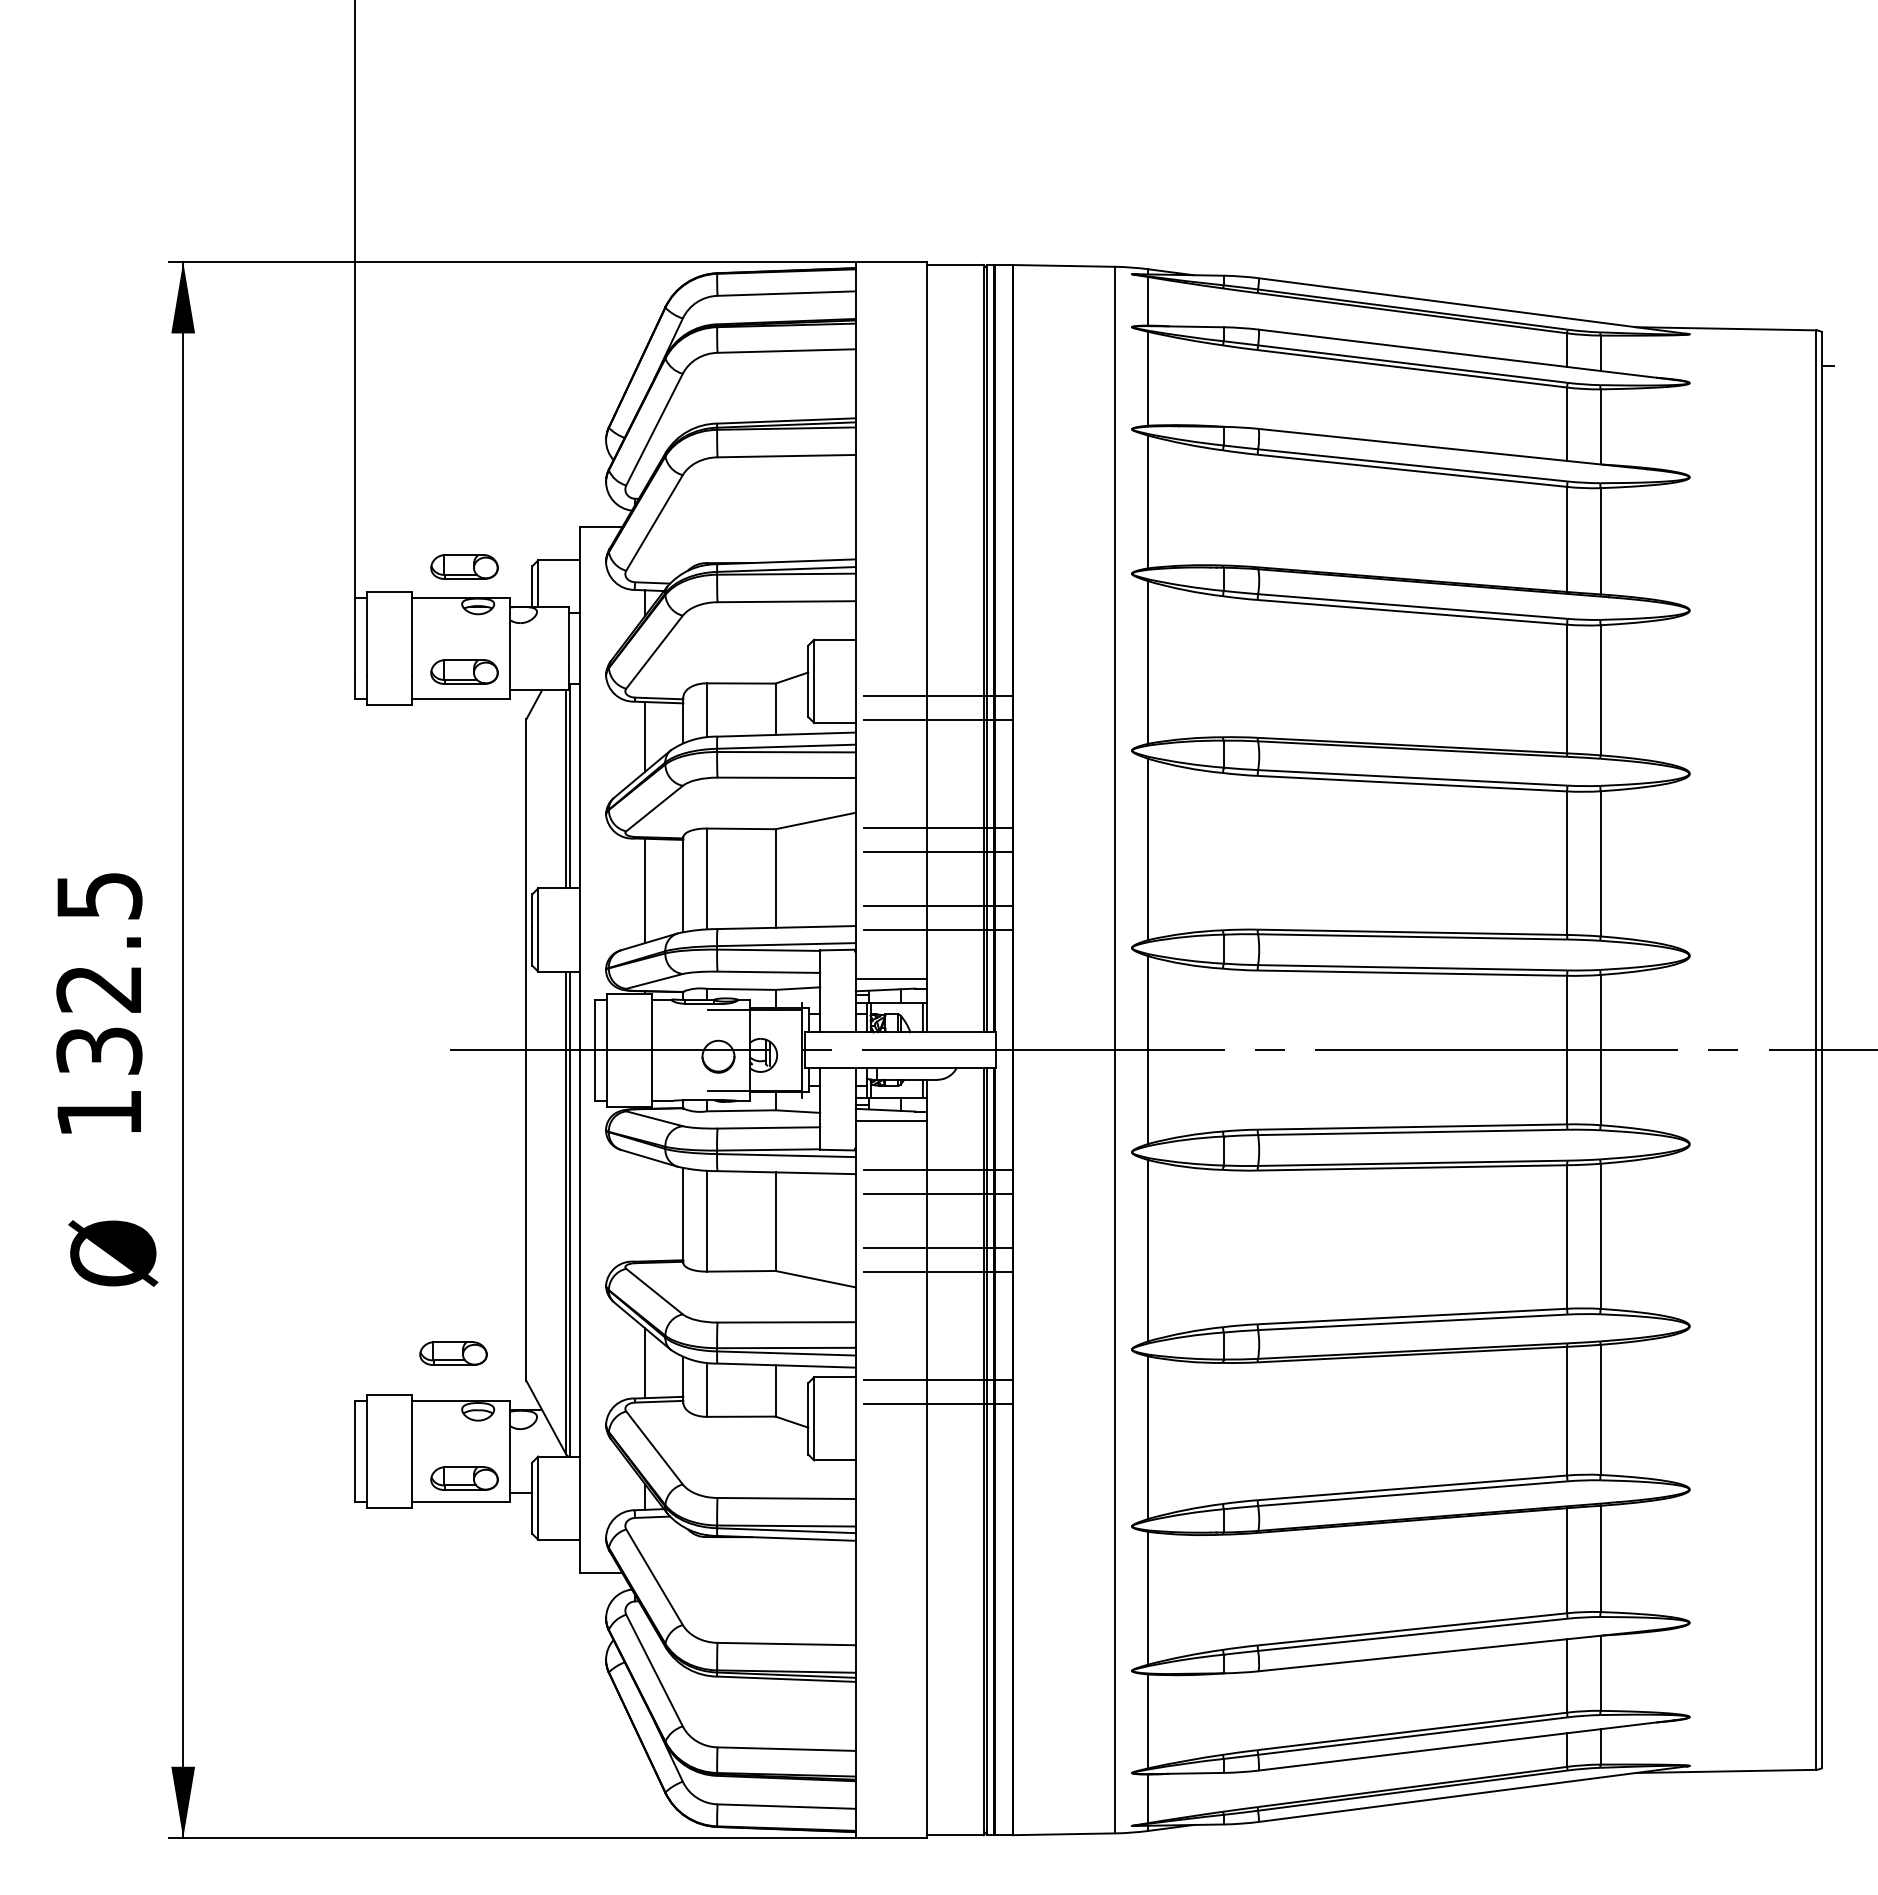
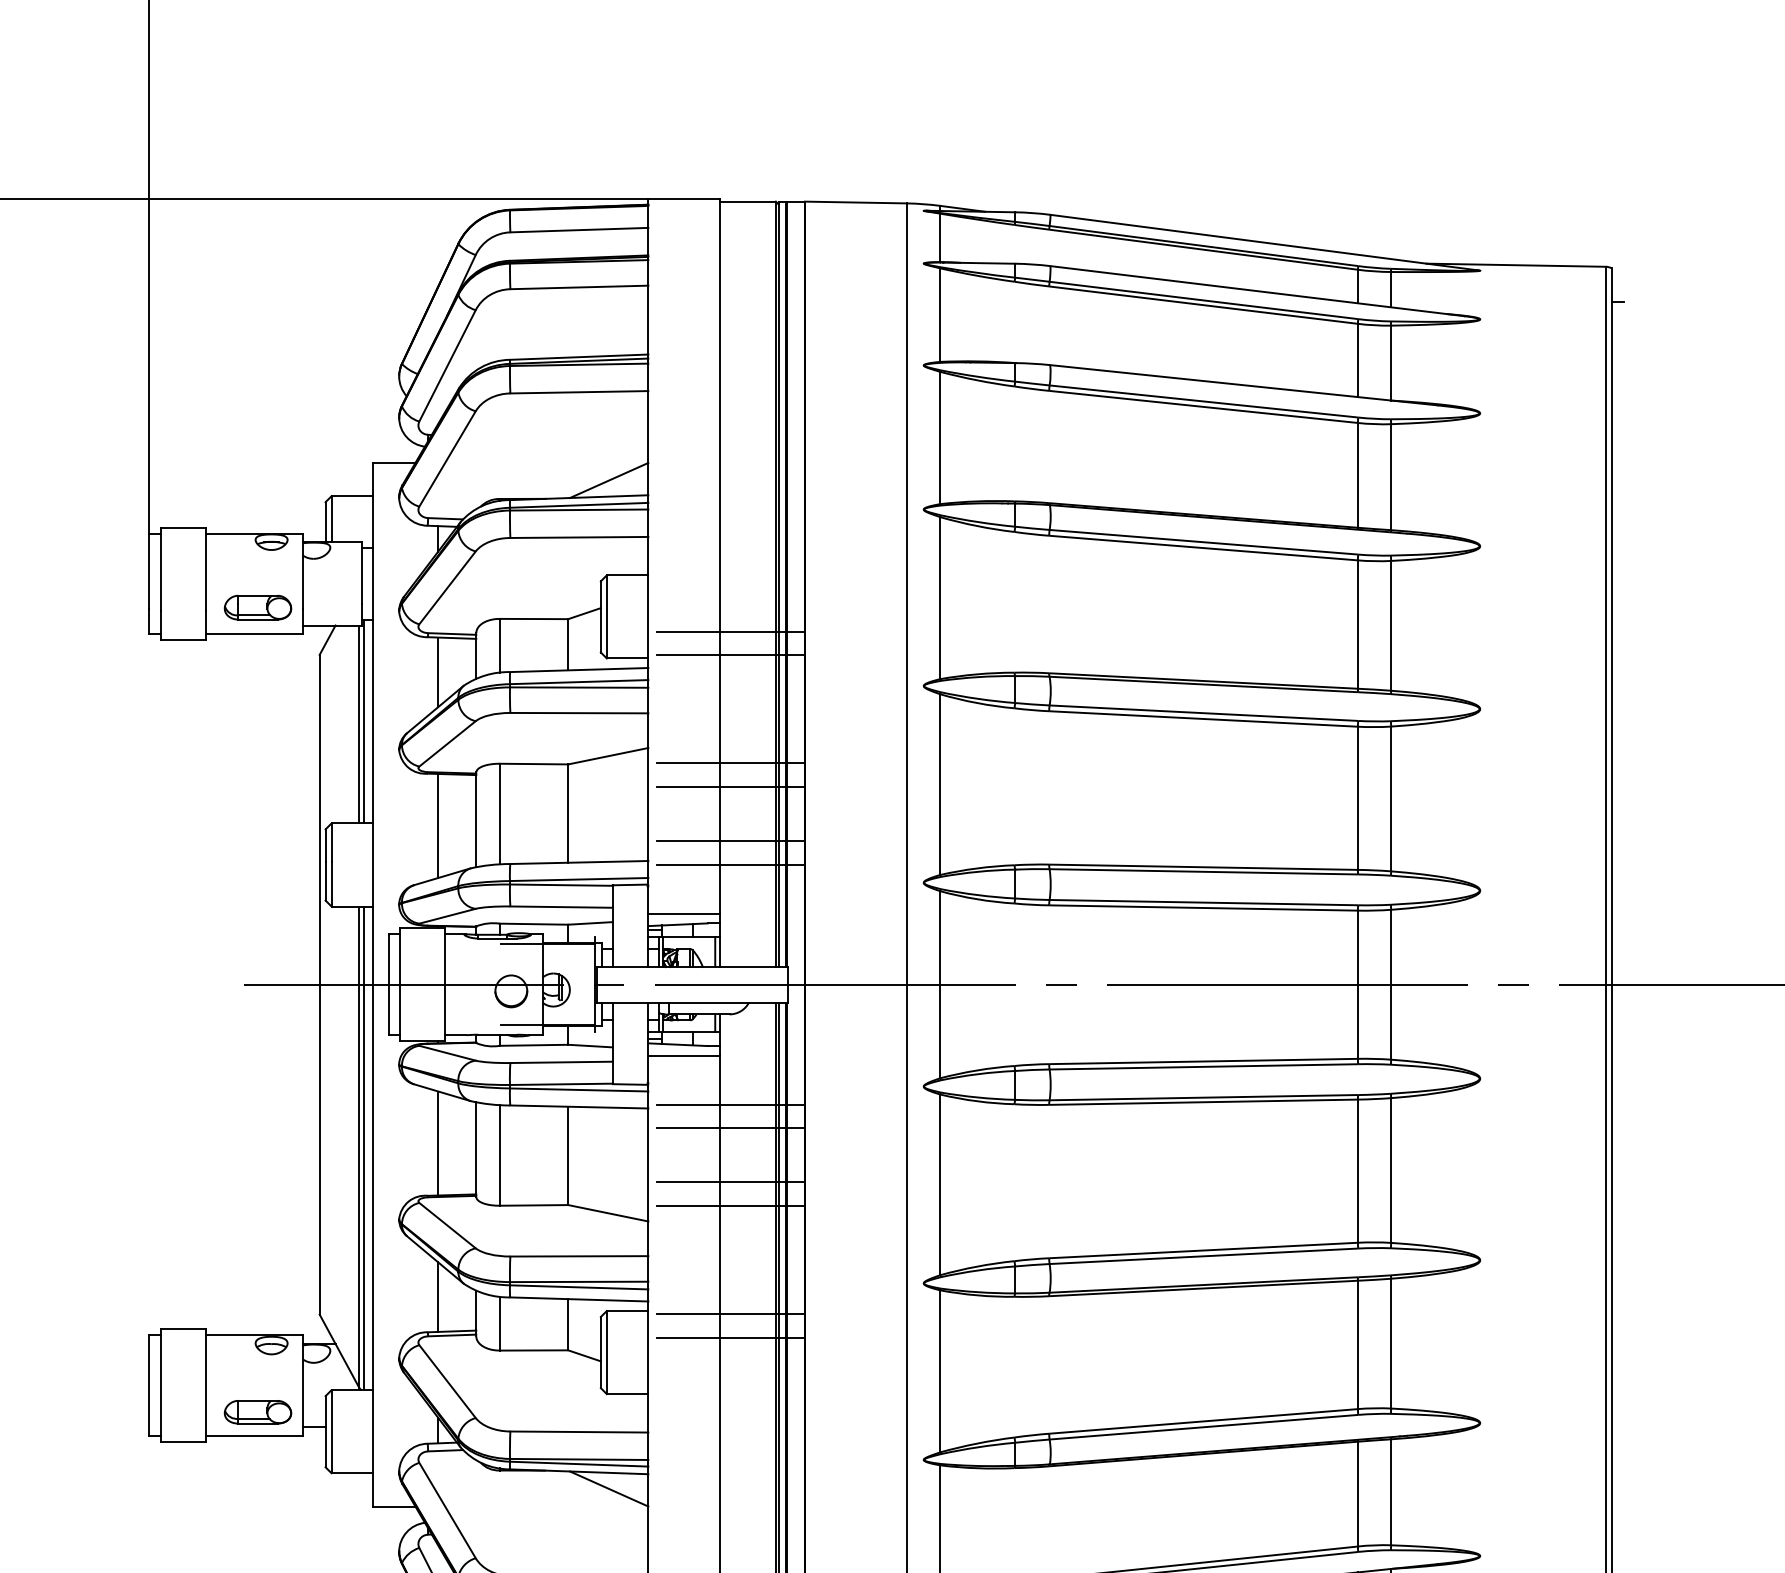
line: (816, 544) -> (609, 480), added
part: (464, 566) -> (257, 502), removed
line: (645, 1209) -> (438, 1143), added
part: (453, 1353) -> (247, 1287), removed
line: (816, 1555) -> (609, 1488), added

